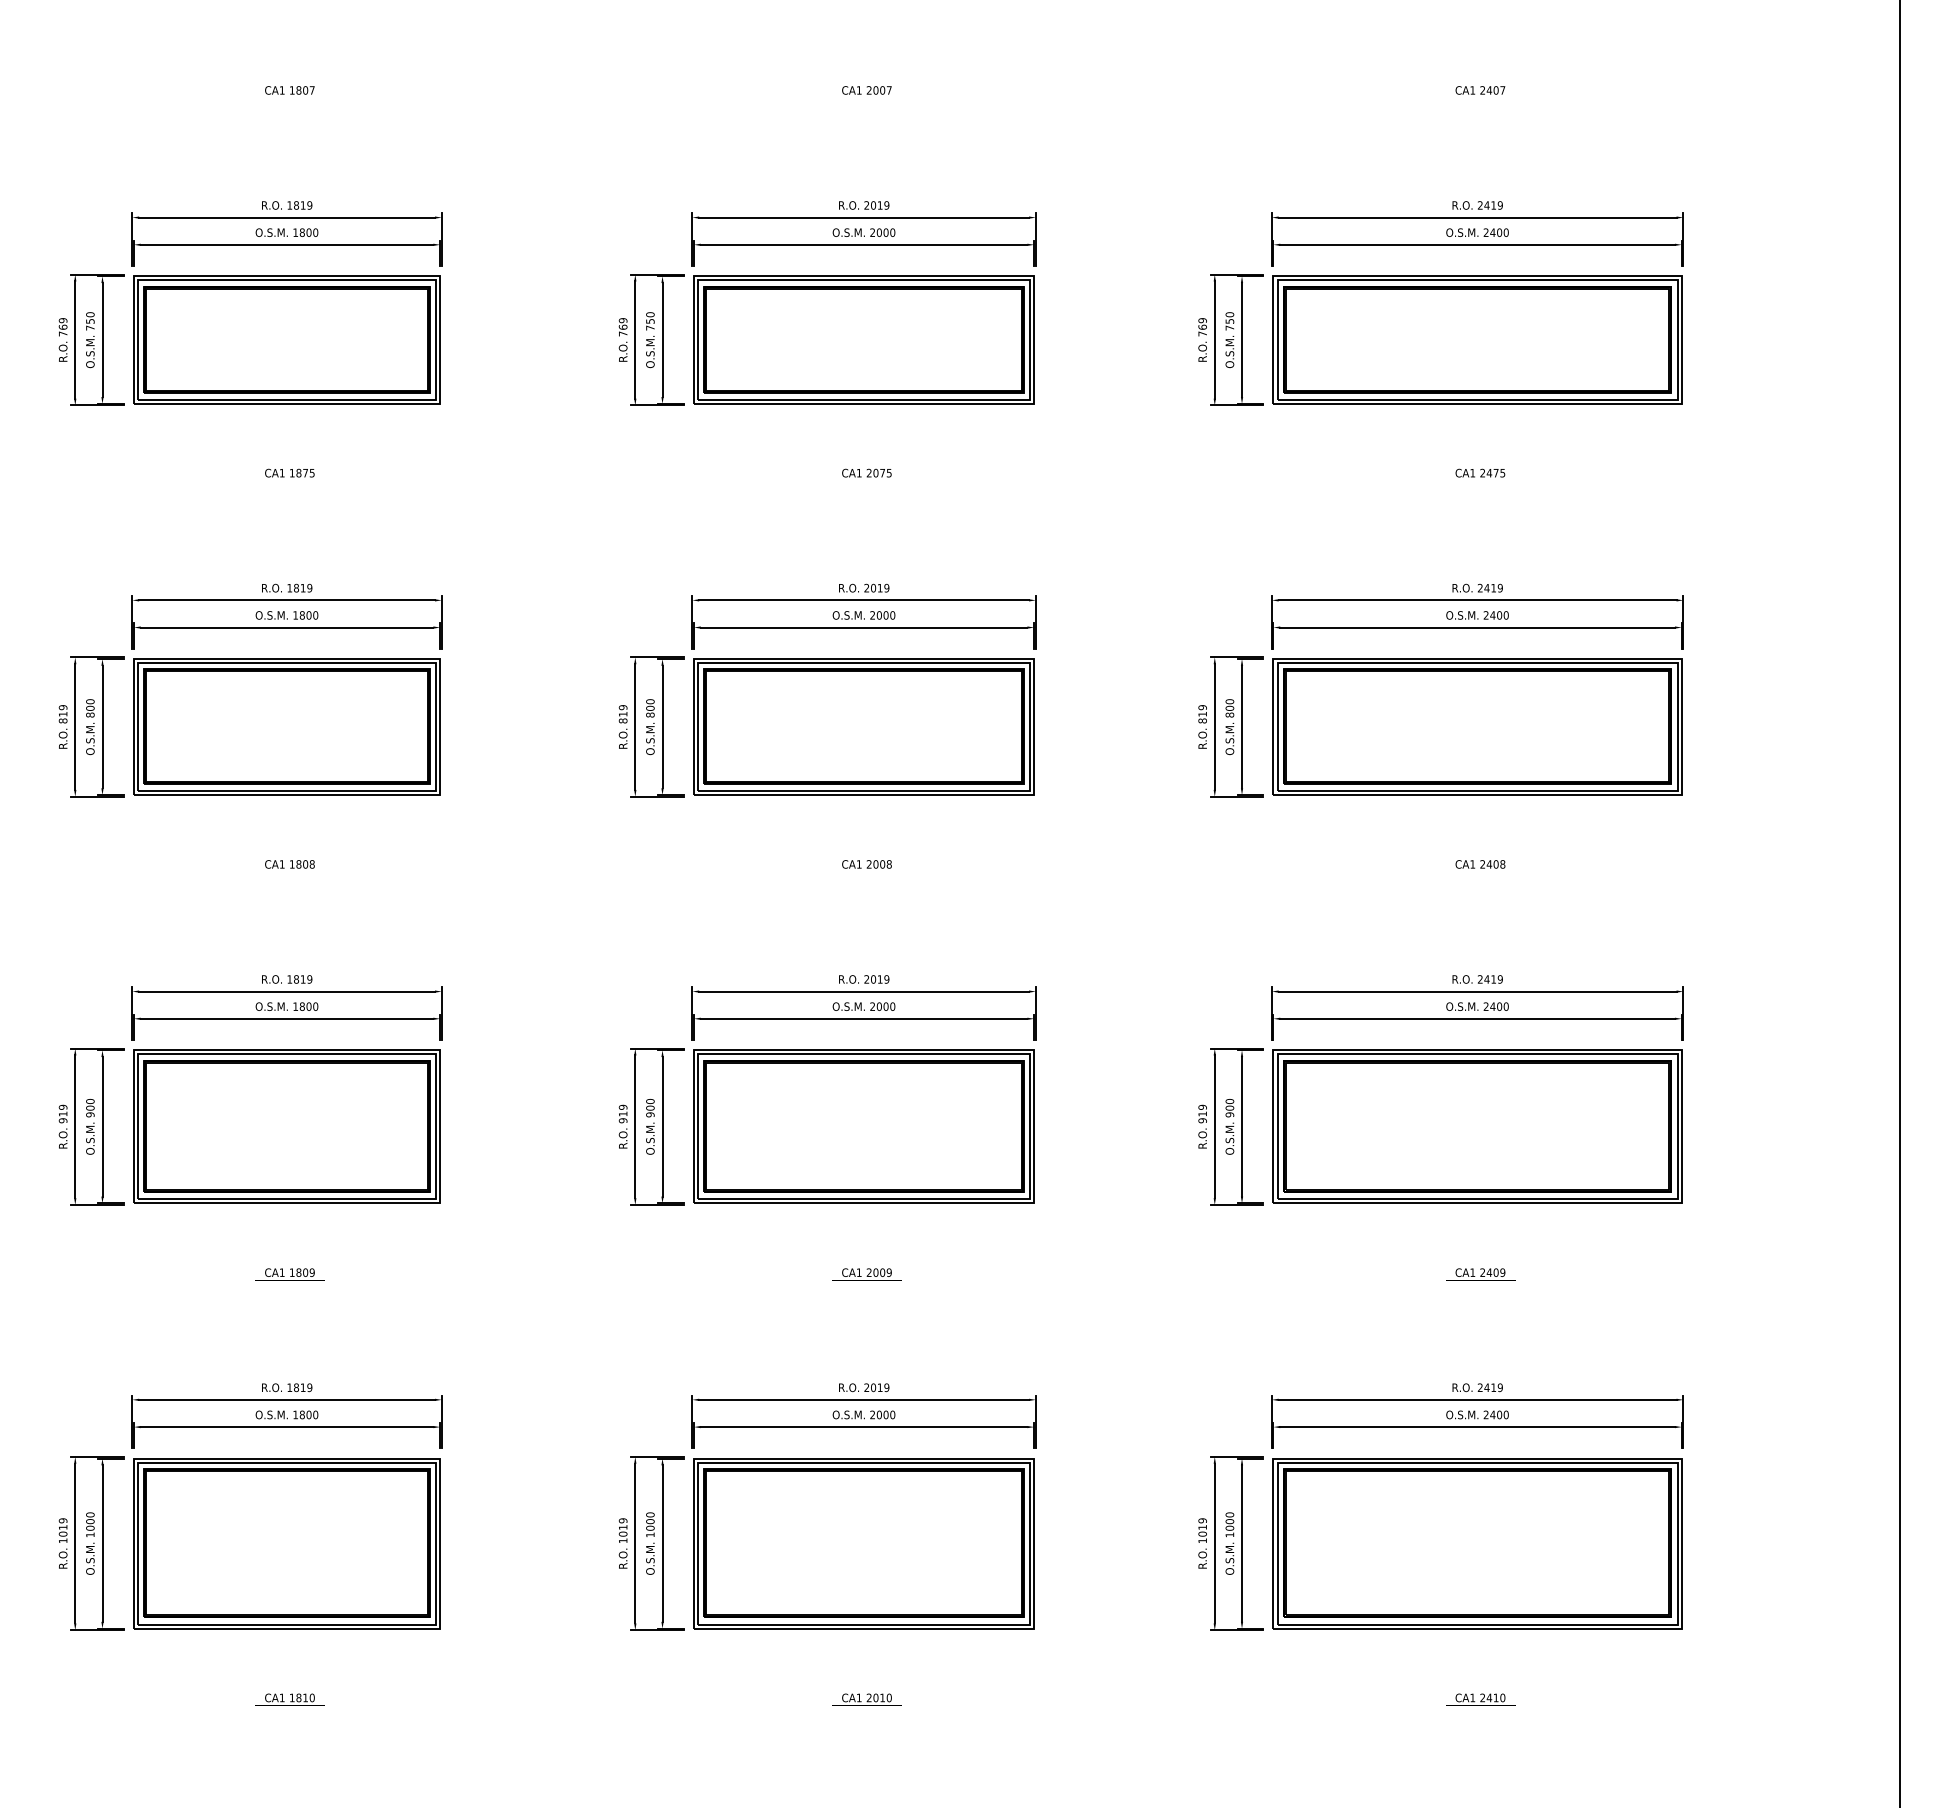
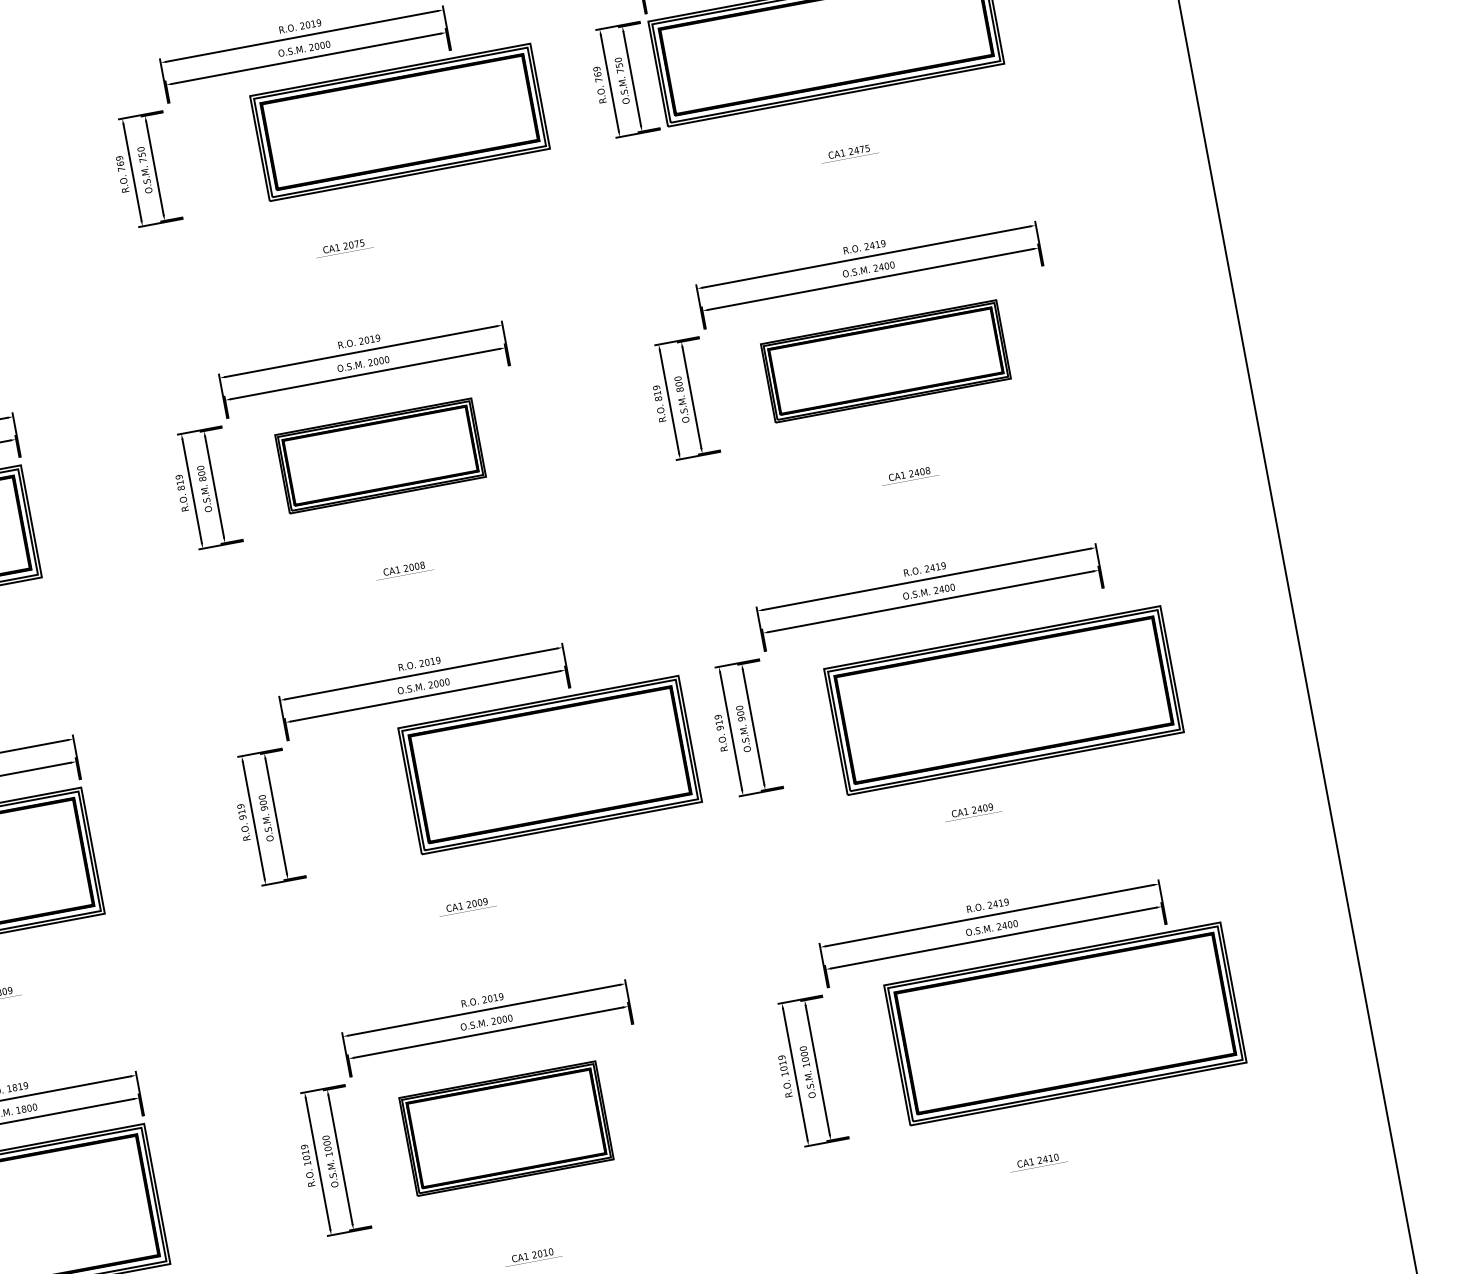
part: (863, 339) -> (399, 122), moved
part: (863, 726) -> (380, 455), size x0.7
part: (1477, 726) -> (885, 360), size x0.7
part: (863, 1126) -> (549, 764), moved
part: (1477, 1126) -> (1003, 700), moved
part: (863, 1543) -> (505, 1128), size x0.7
part: (1477, 1543) -> (1065, 1023), moved

